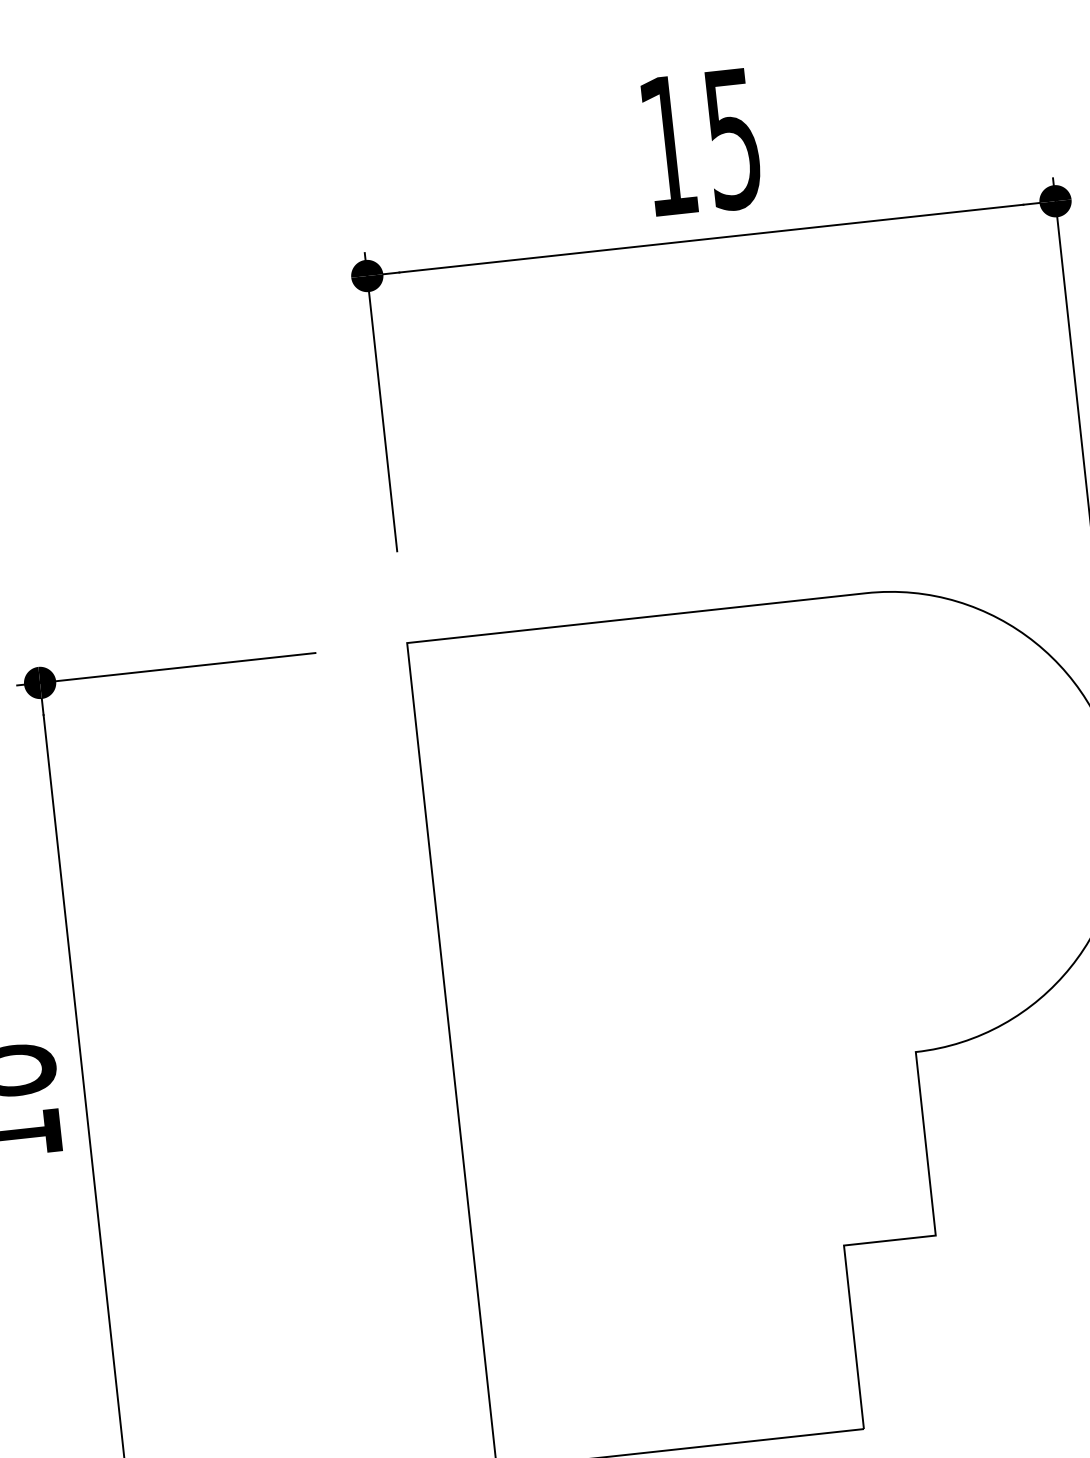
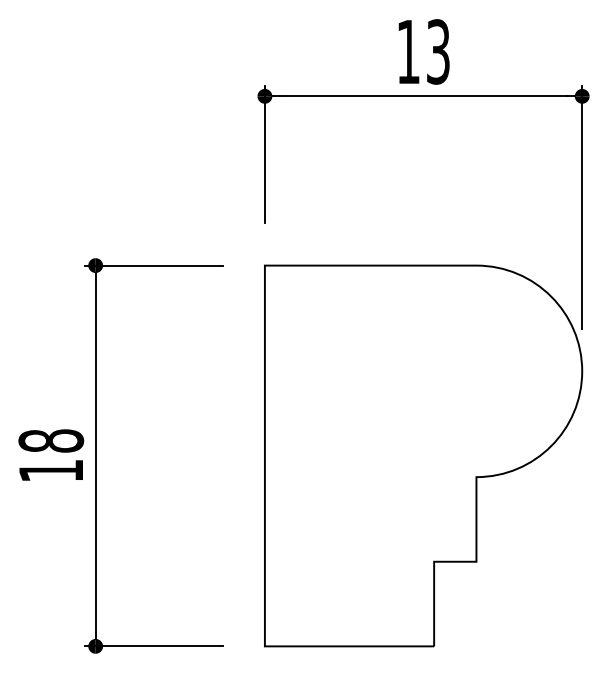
text: (733, 137) -> (438, 51), 15 -> 13

